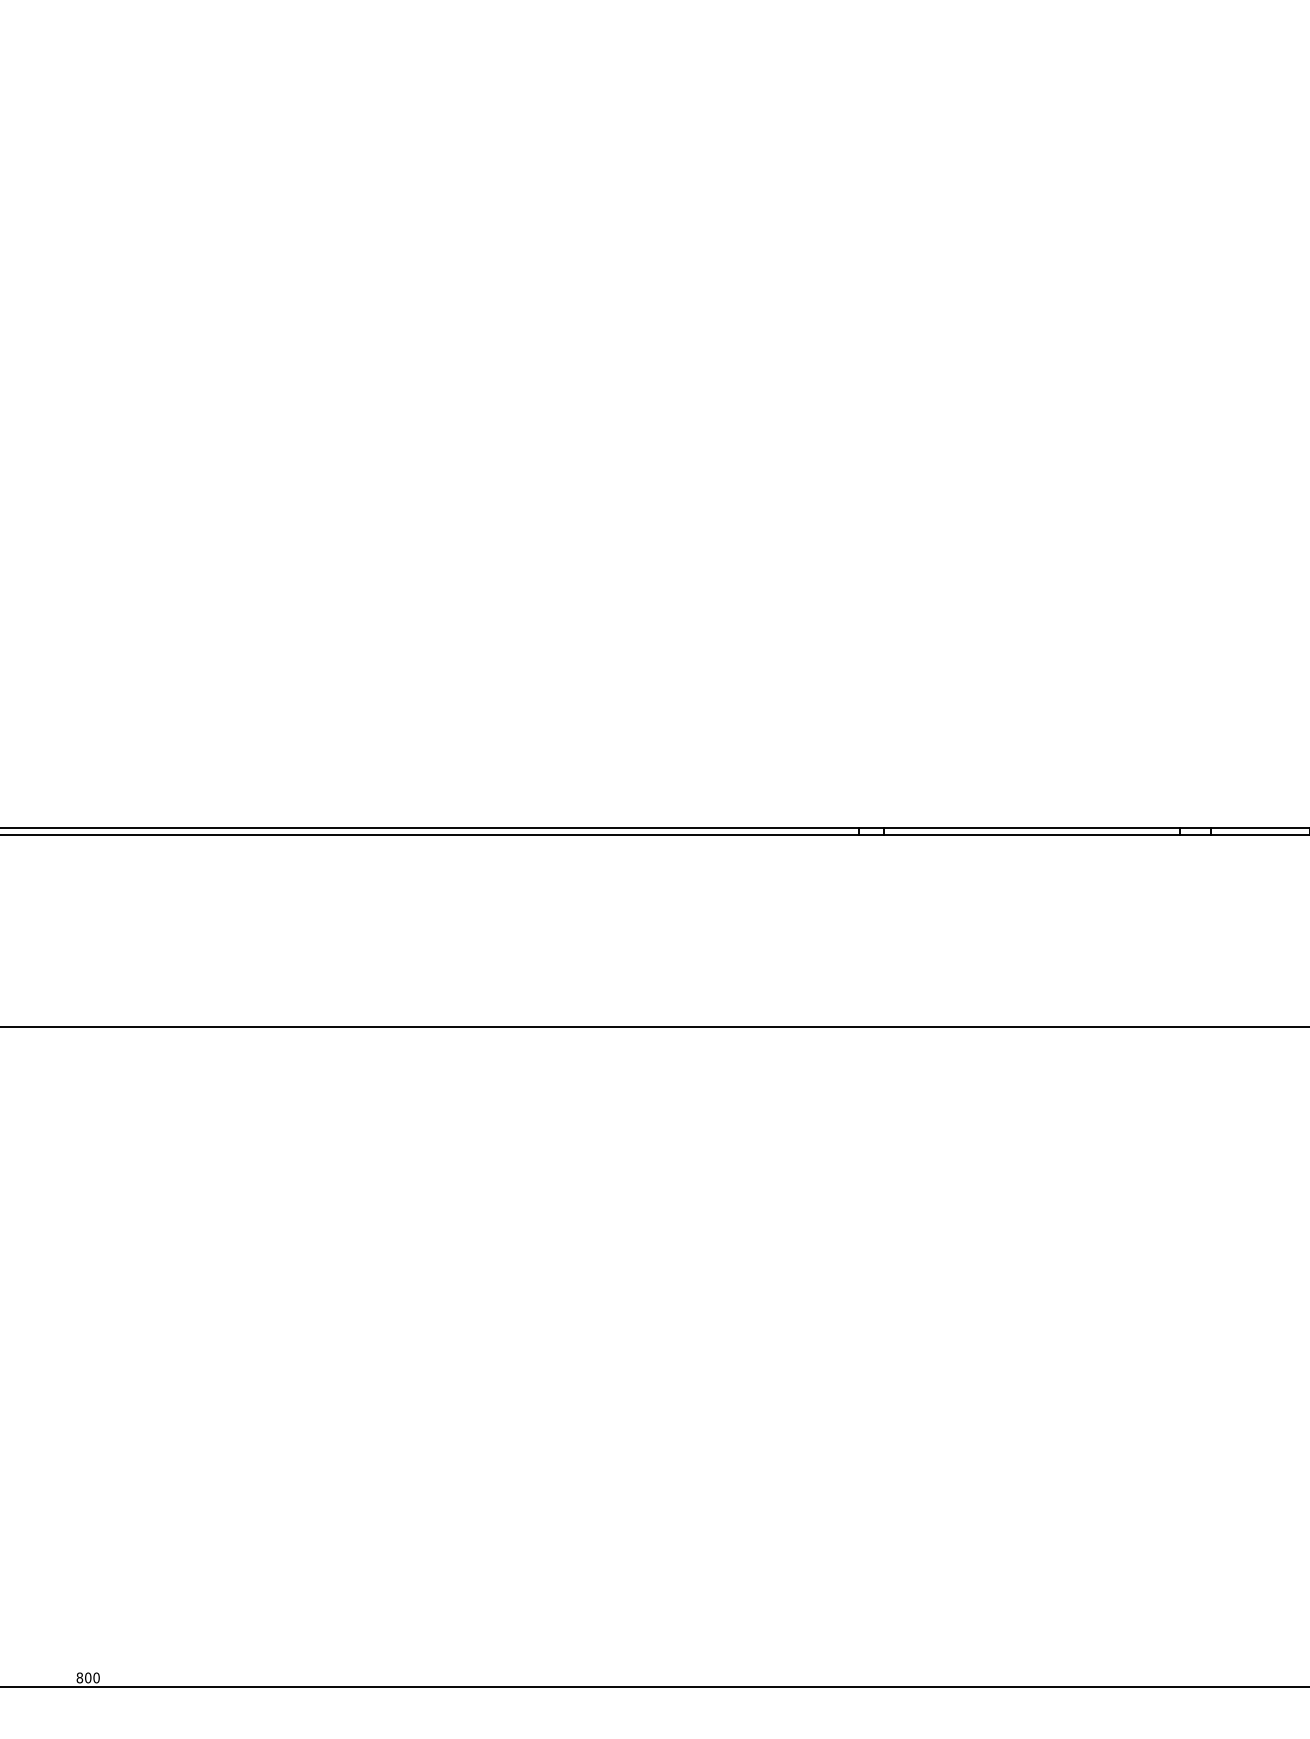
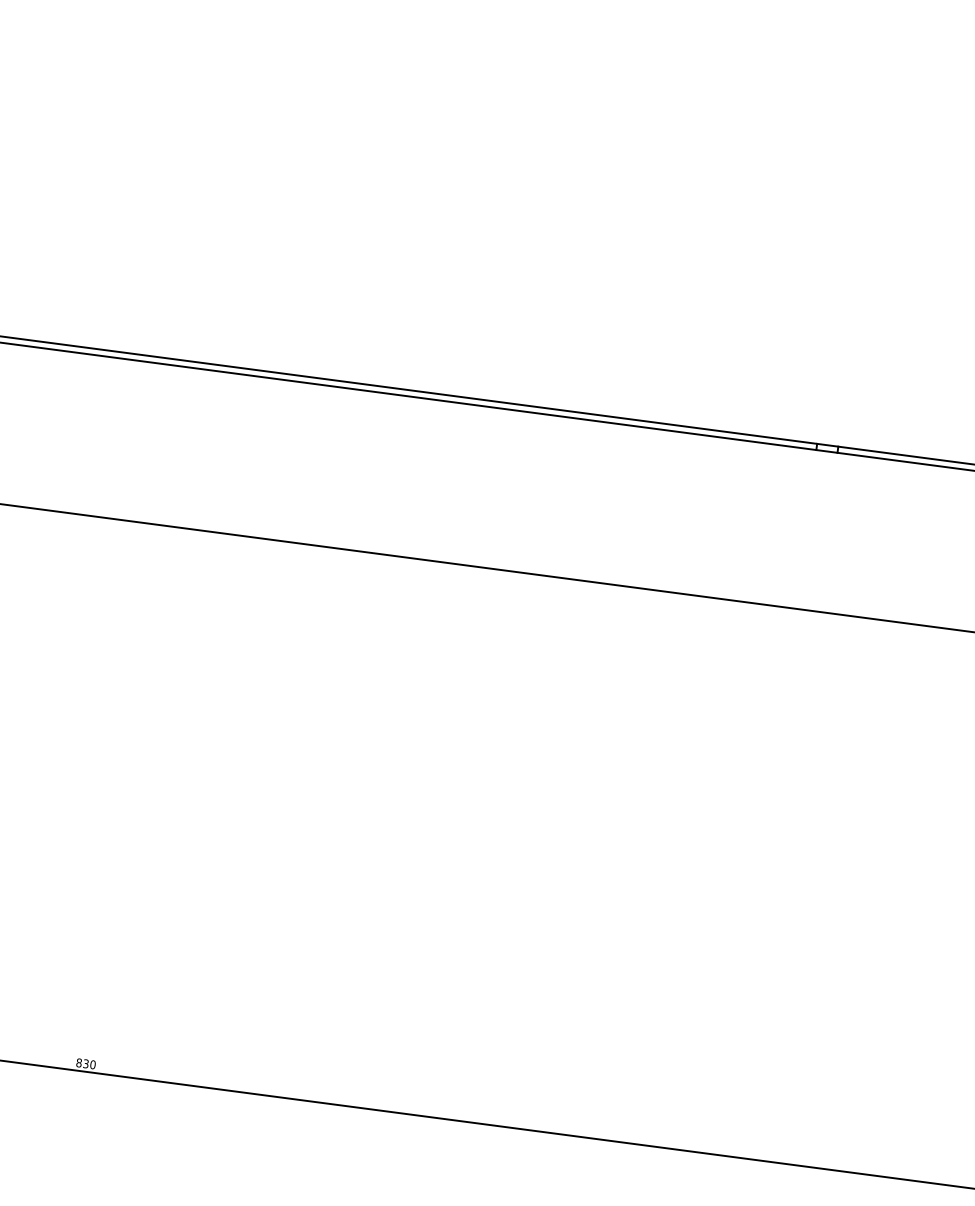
text: (88, 1677) -> (86, 1063), 800 -> 830

